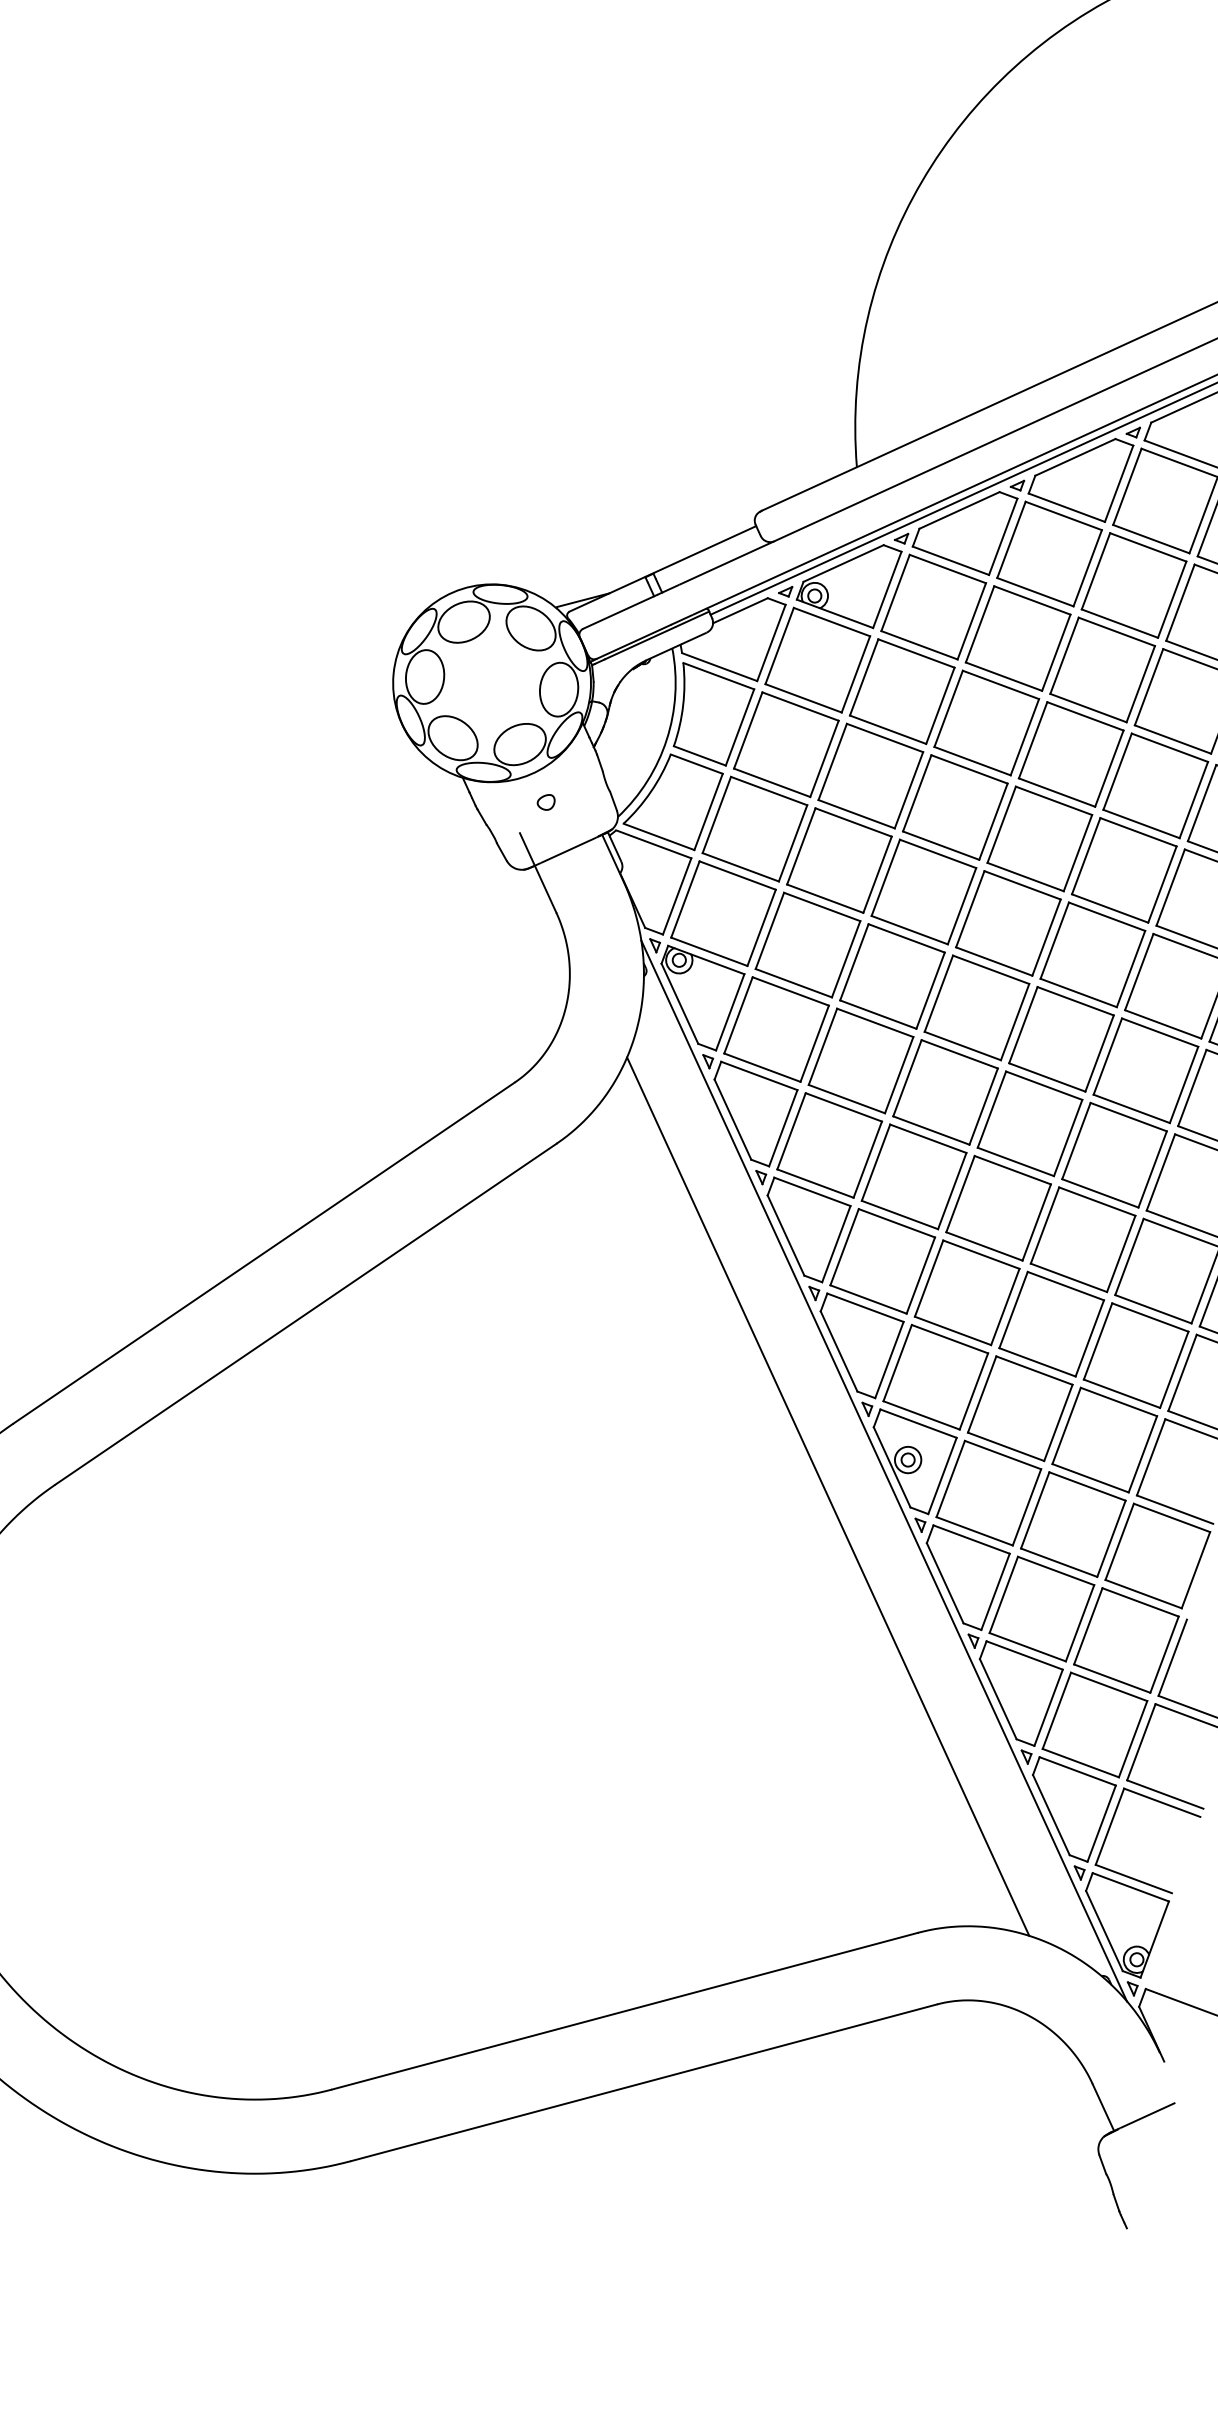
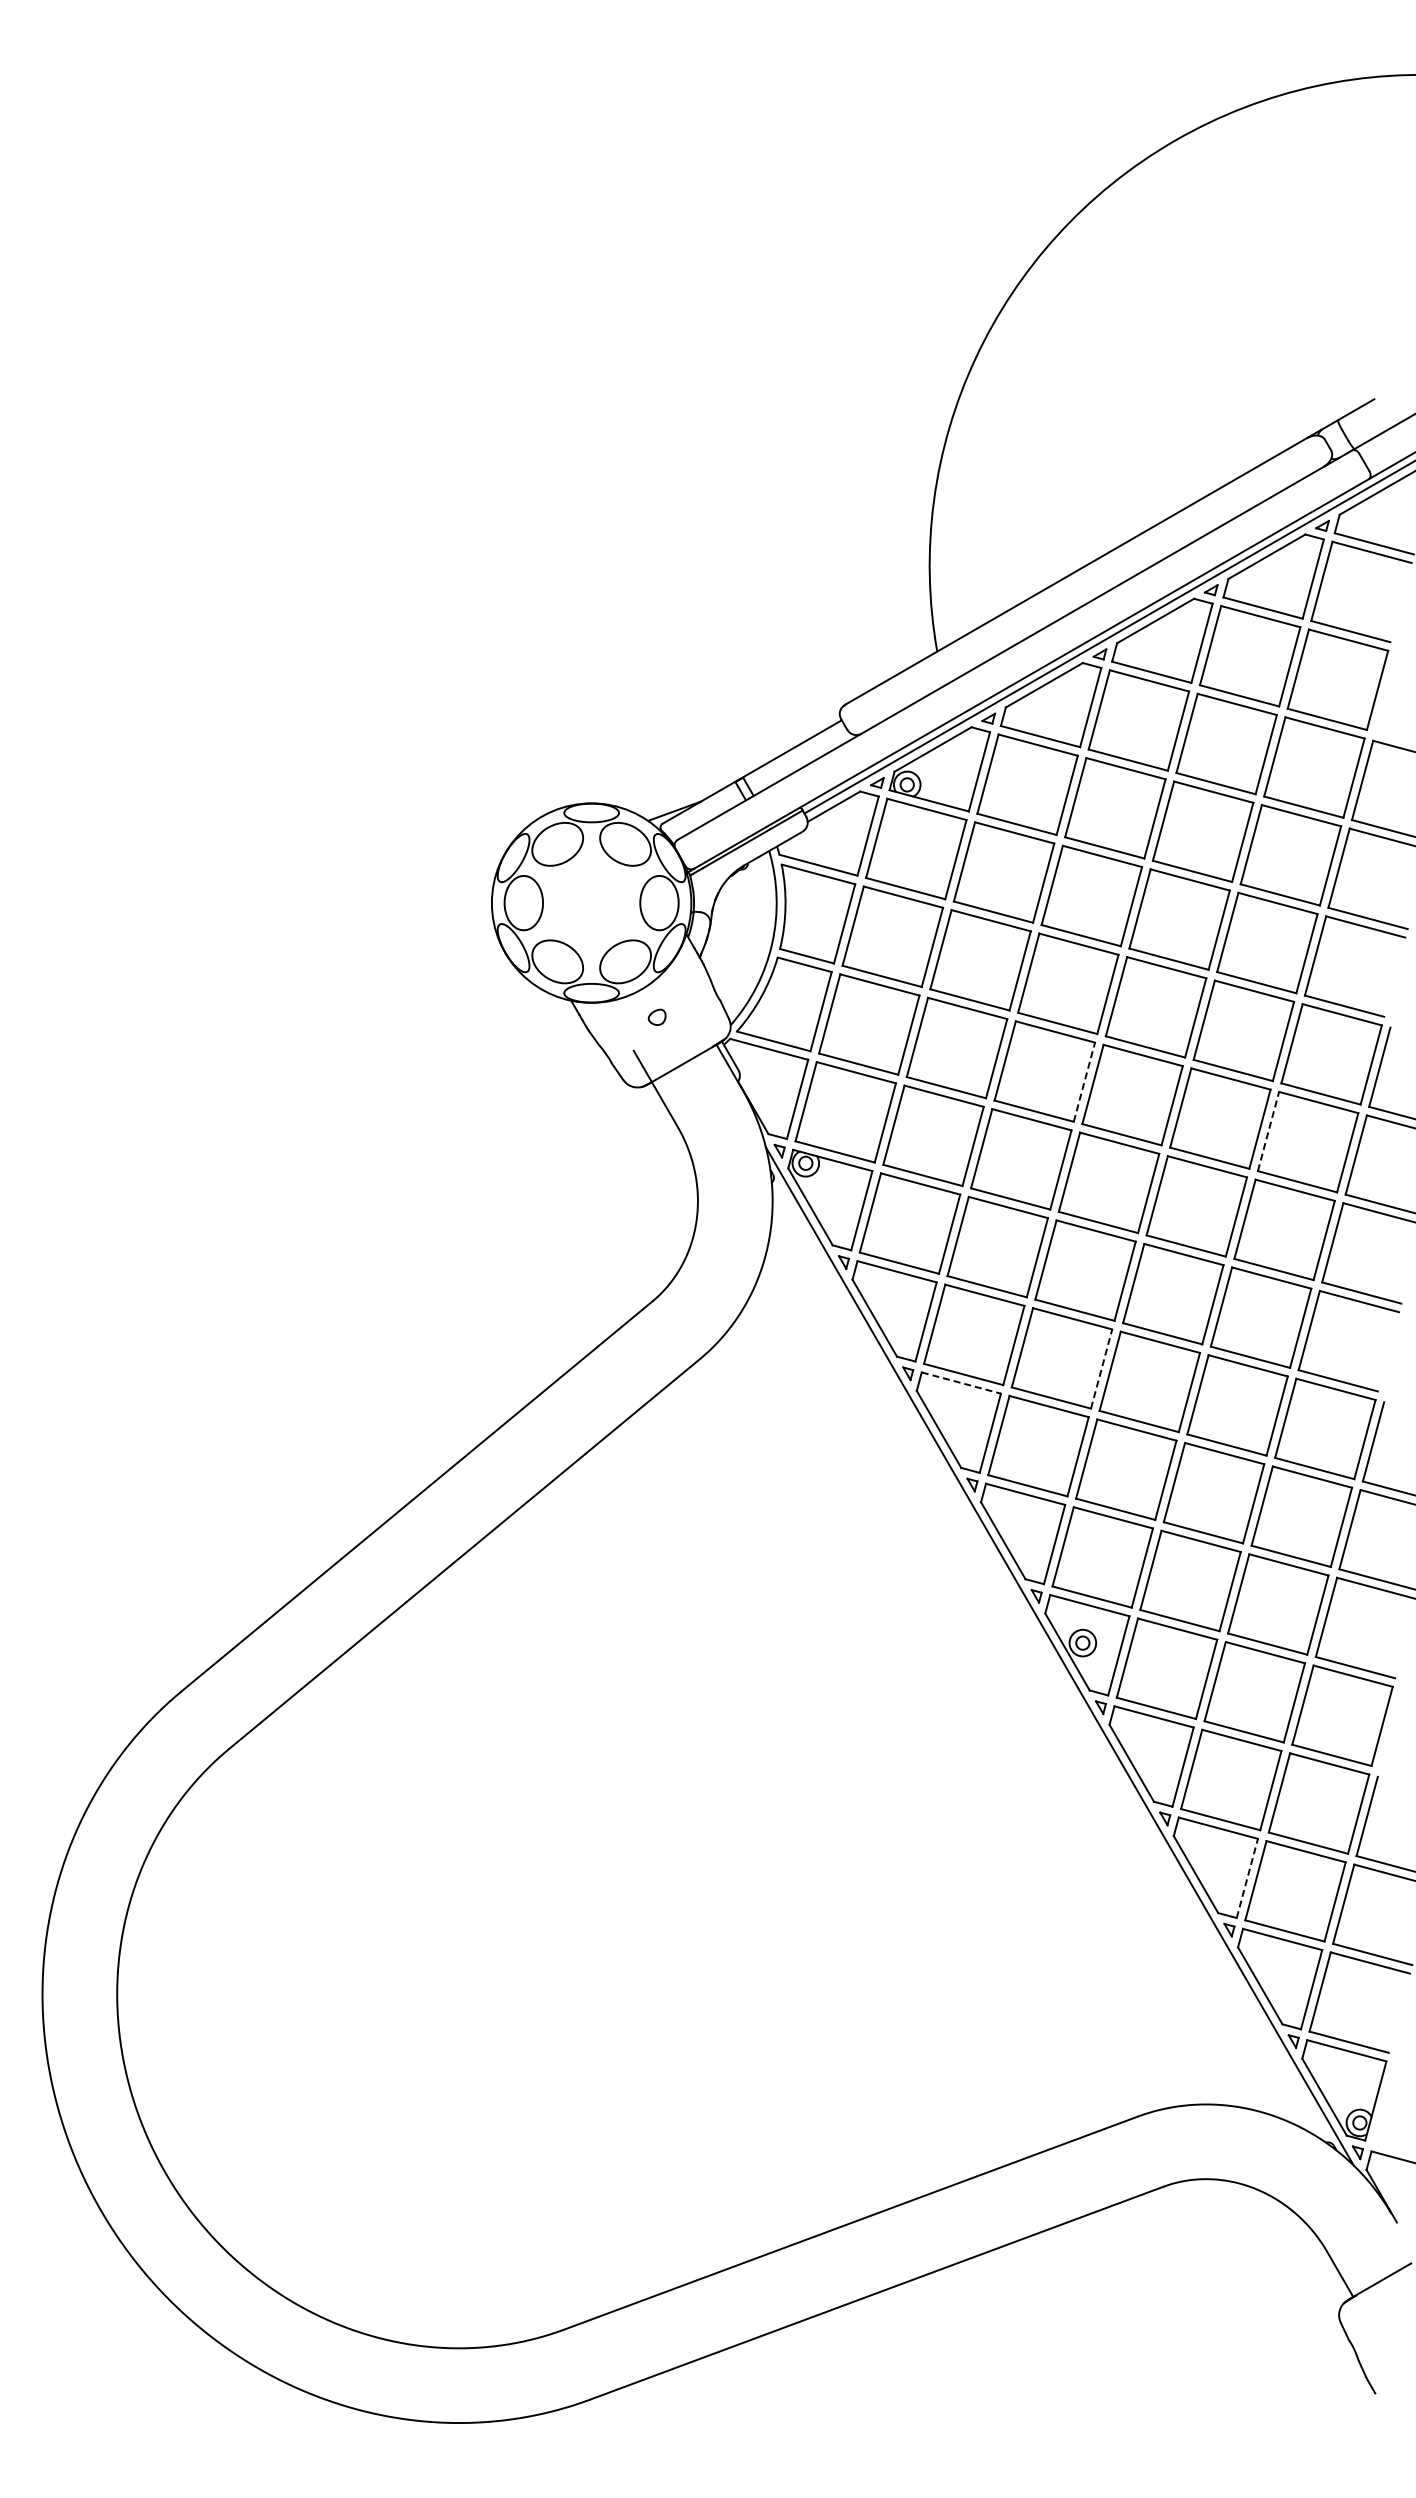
line: (962, 905) -> (1084, 1081), solid -> dashed
line: (1139, 972) -> (1268, 1131), solid -> dashed
line: (952, 1190) -> (1101, 1368), solid -> dashed
line: (812, 1192) -> (961, 1383), solid -> dashed
line: (827, 1496) -> (1005, 1687), removed
line: (1048, 1706) -> (1247, 1877), solid -> dashed

